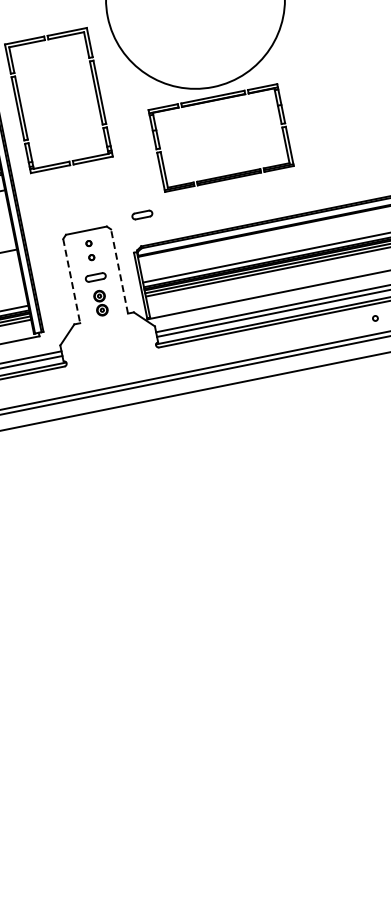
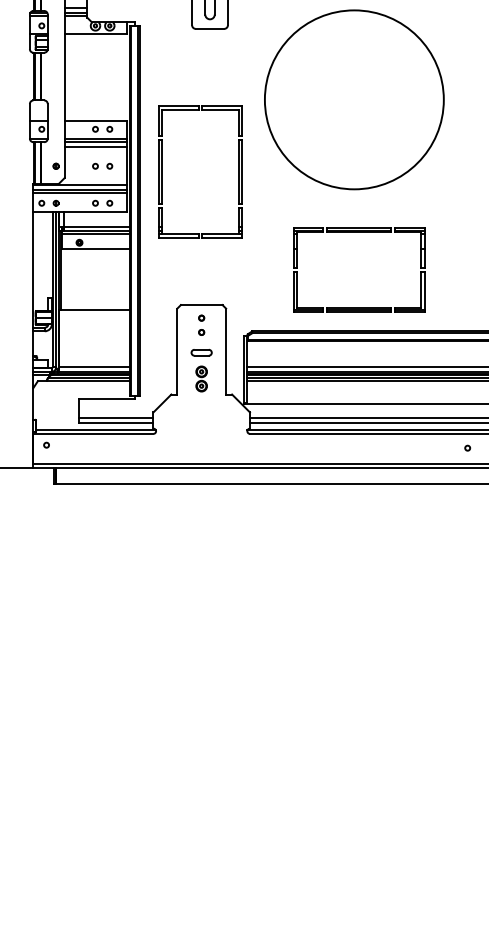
part: (214, 101) -> (359, 232), moved
part: (142, 214) -> (259, 300), removed
line: (119, 271) -> (226, 351), dashed -> solid
line: (71, 281) -> (177, 351), dashed -> solid

